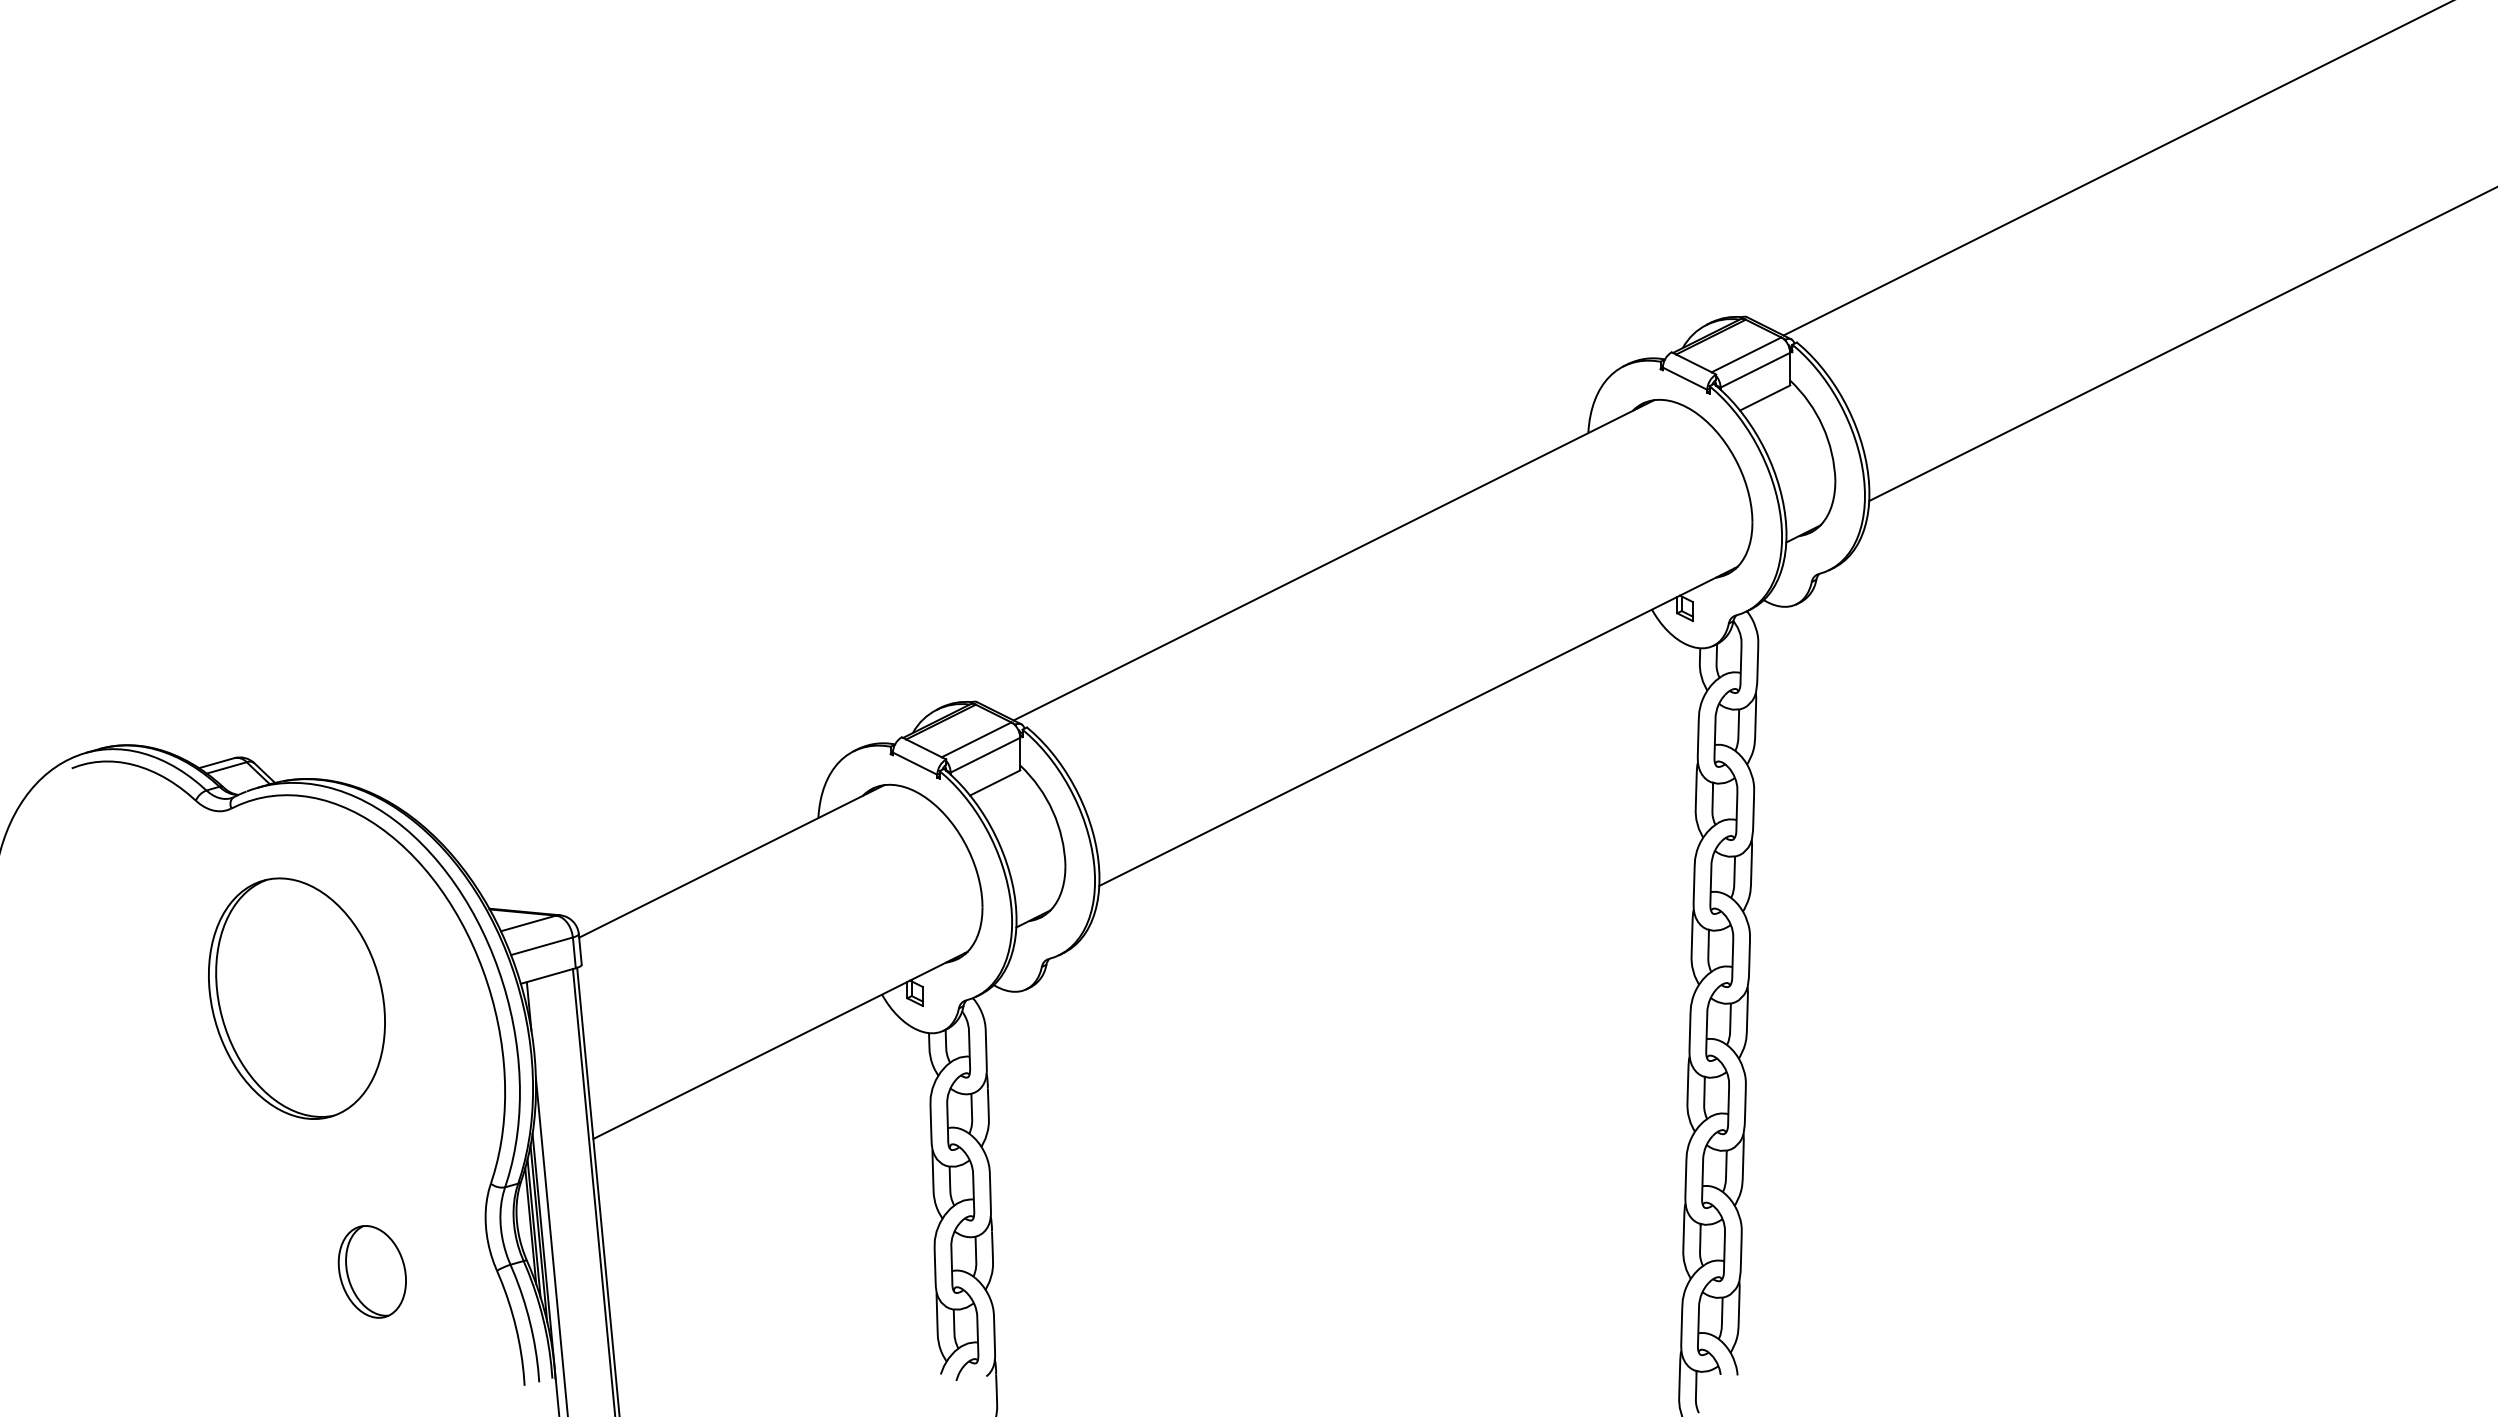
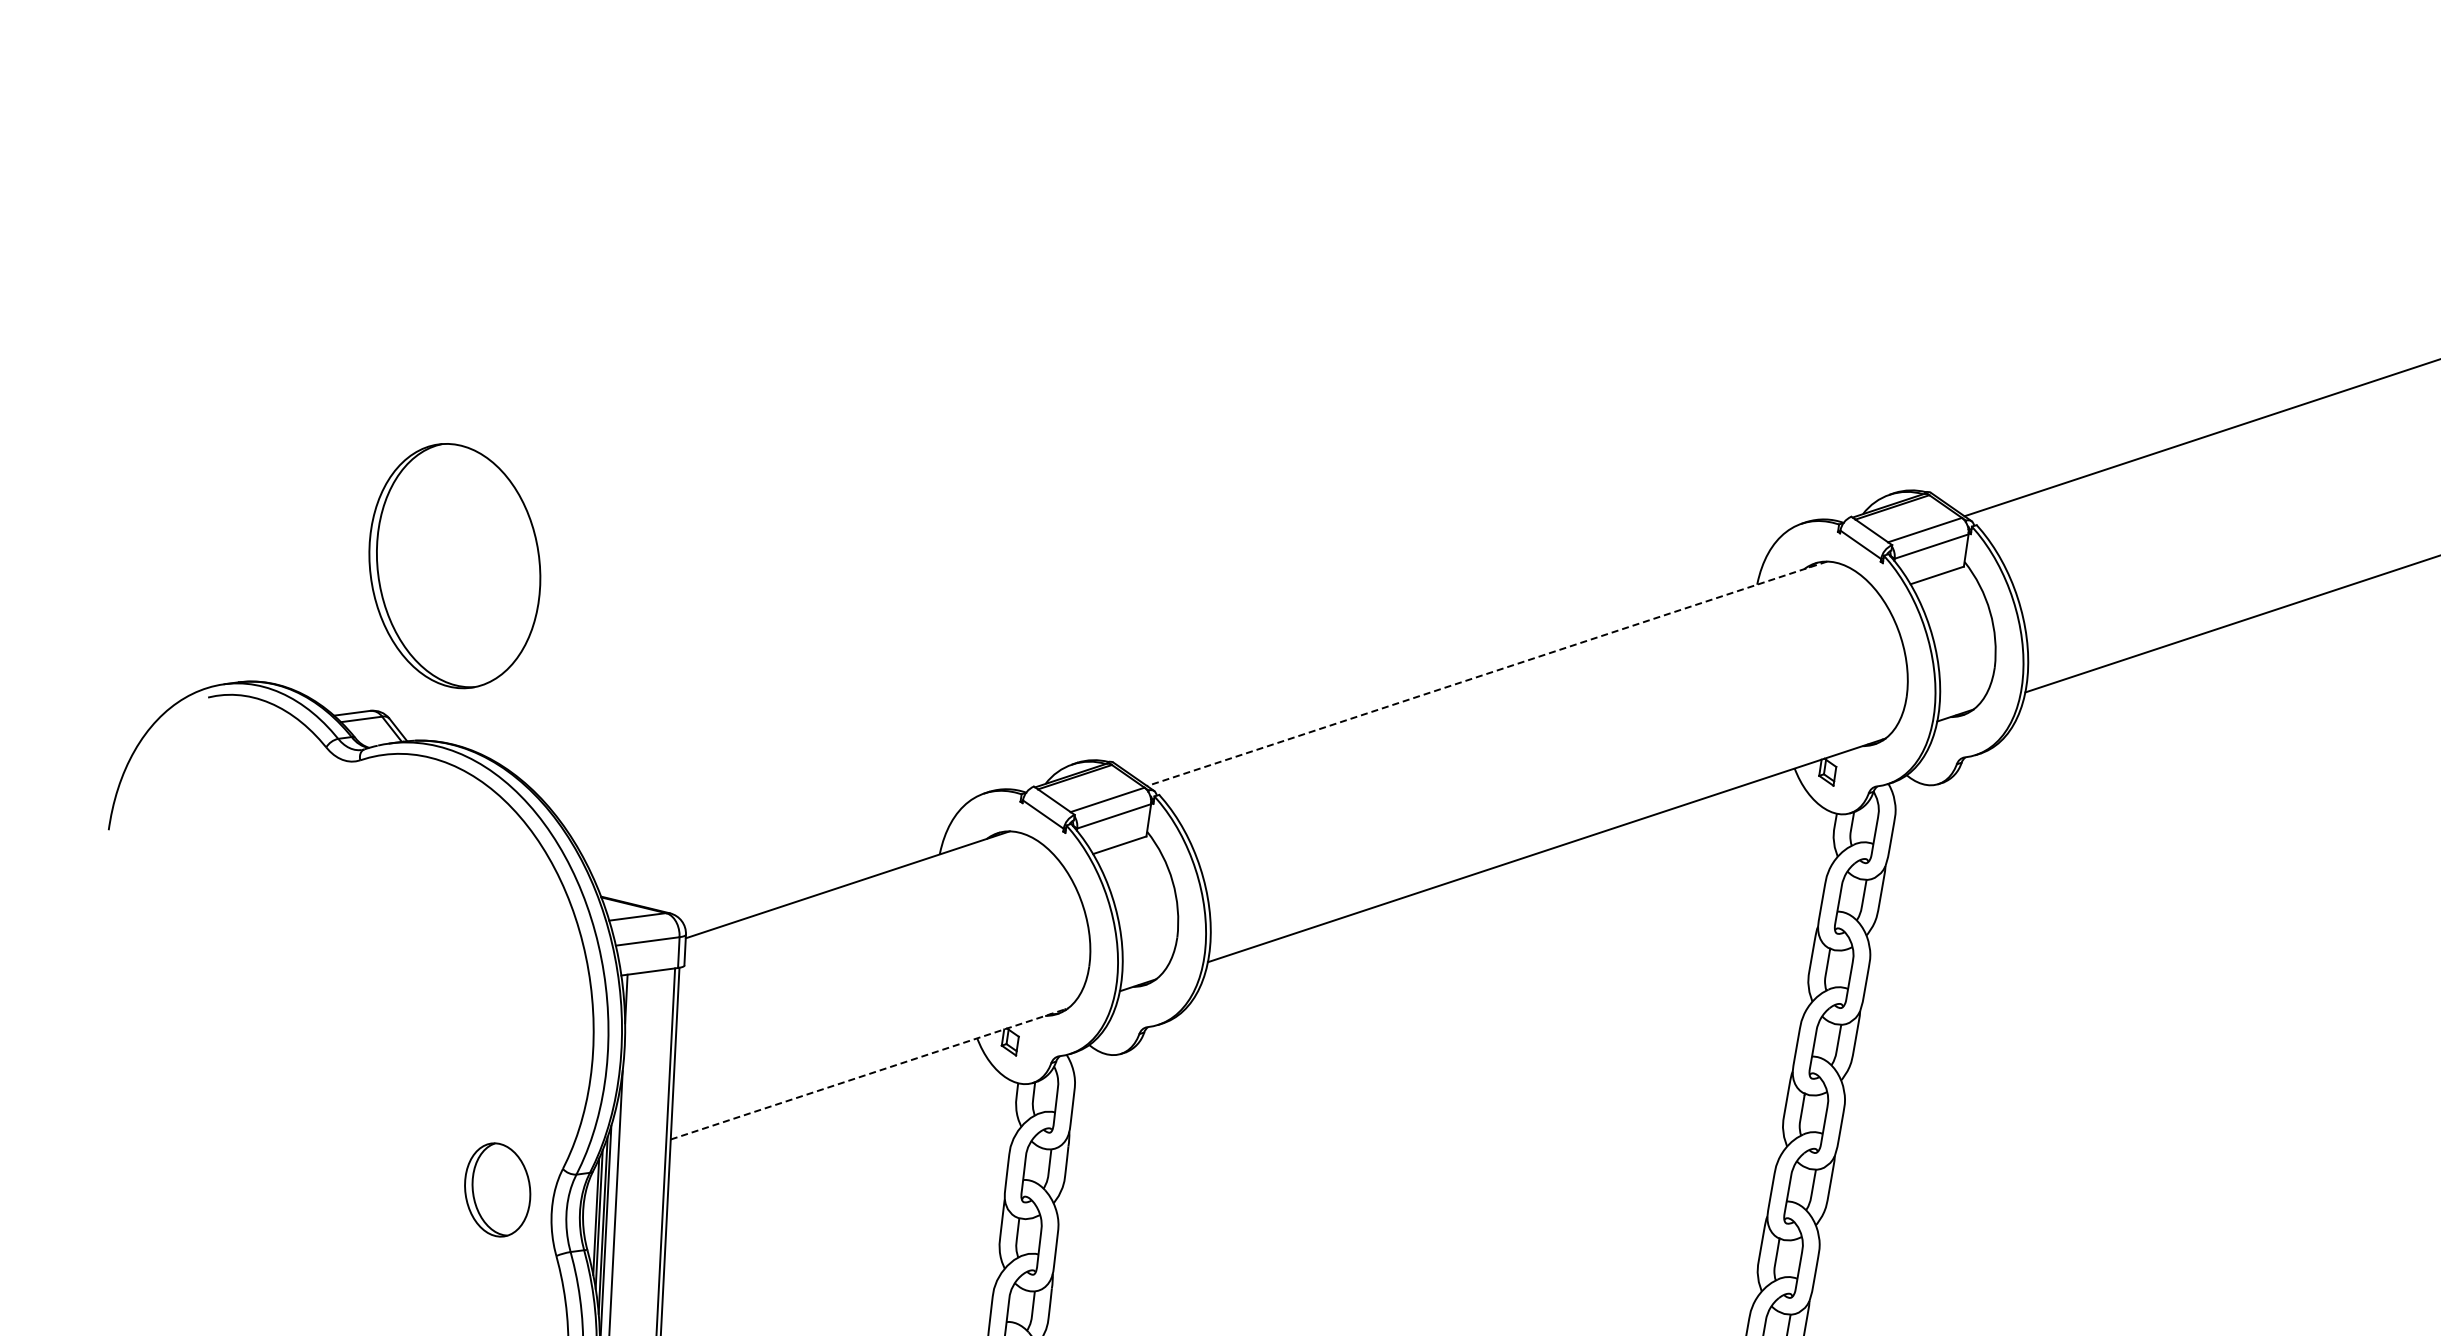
line: (1333, 560) -> (1486, 673), solid -> dashed
part: (296, 998) -> (454, 565), moved
line: (781, 1045) -> (870, 1074), solid -> dashed
part: (371, 1271) -> (496, 1189), moved

